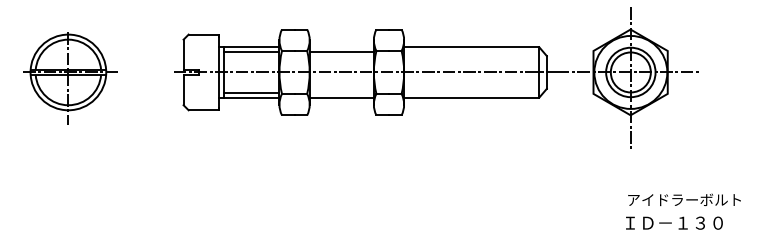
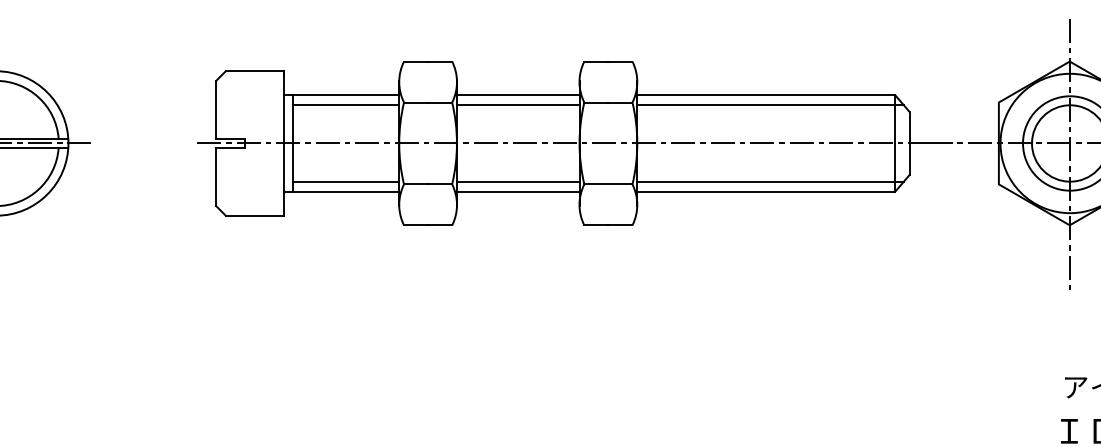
line: (341, 47) -> (517, 95), added
line: (473, 52) -> (769, 105), added
line: (341, 92) -> (517, 181), added
line: (473, 92) -> (769, 181), added

